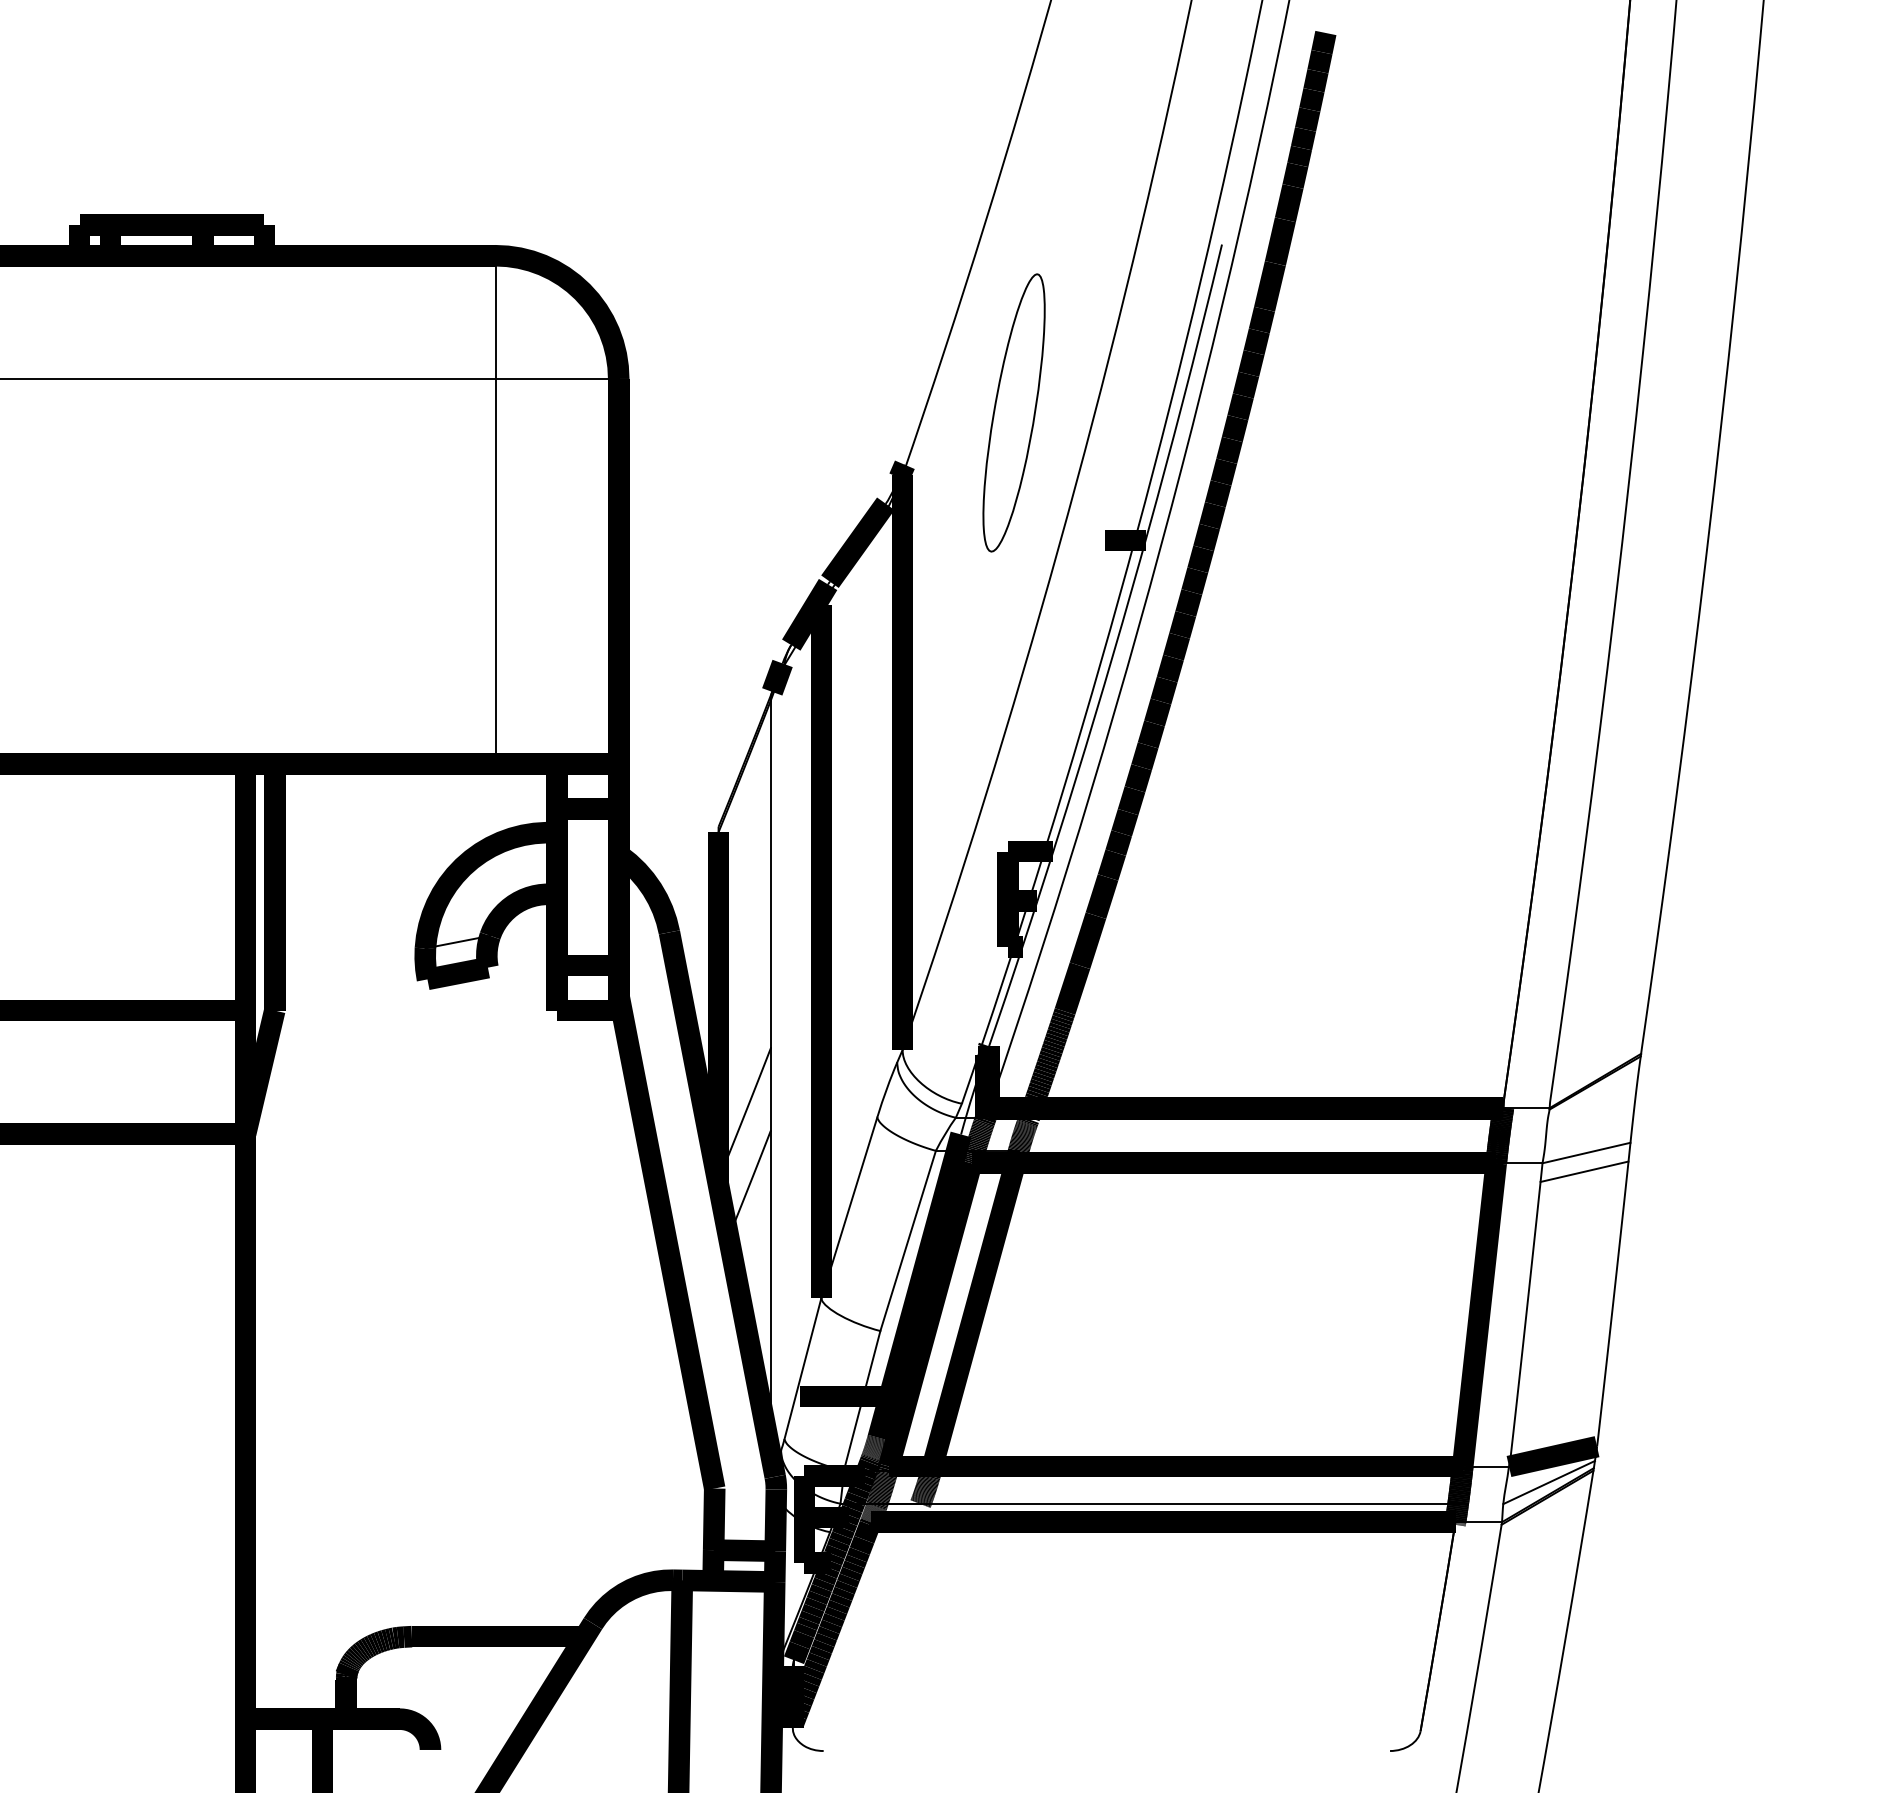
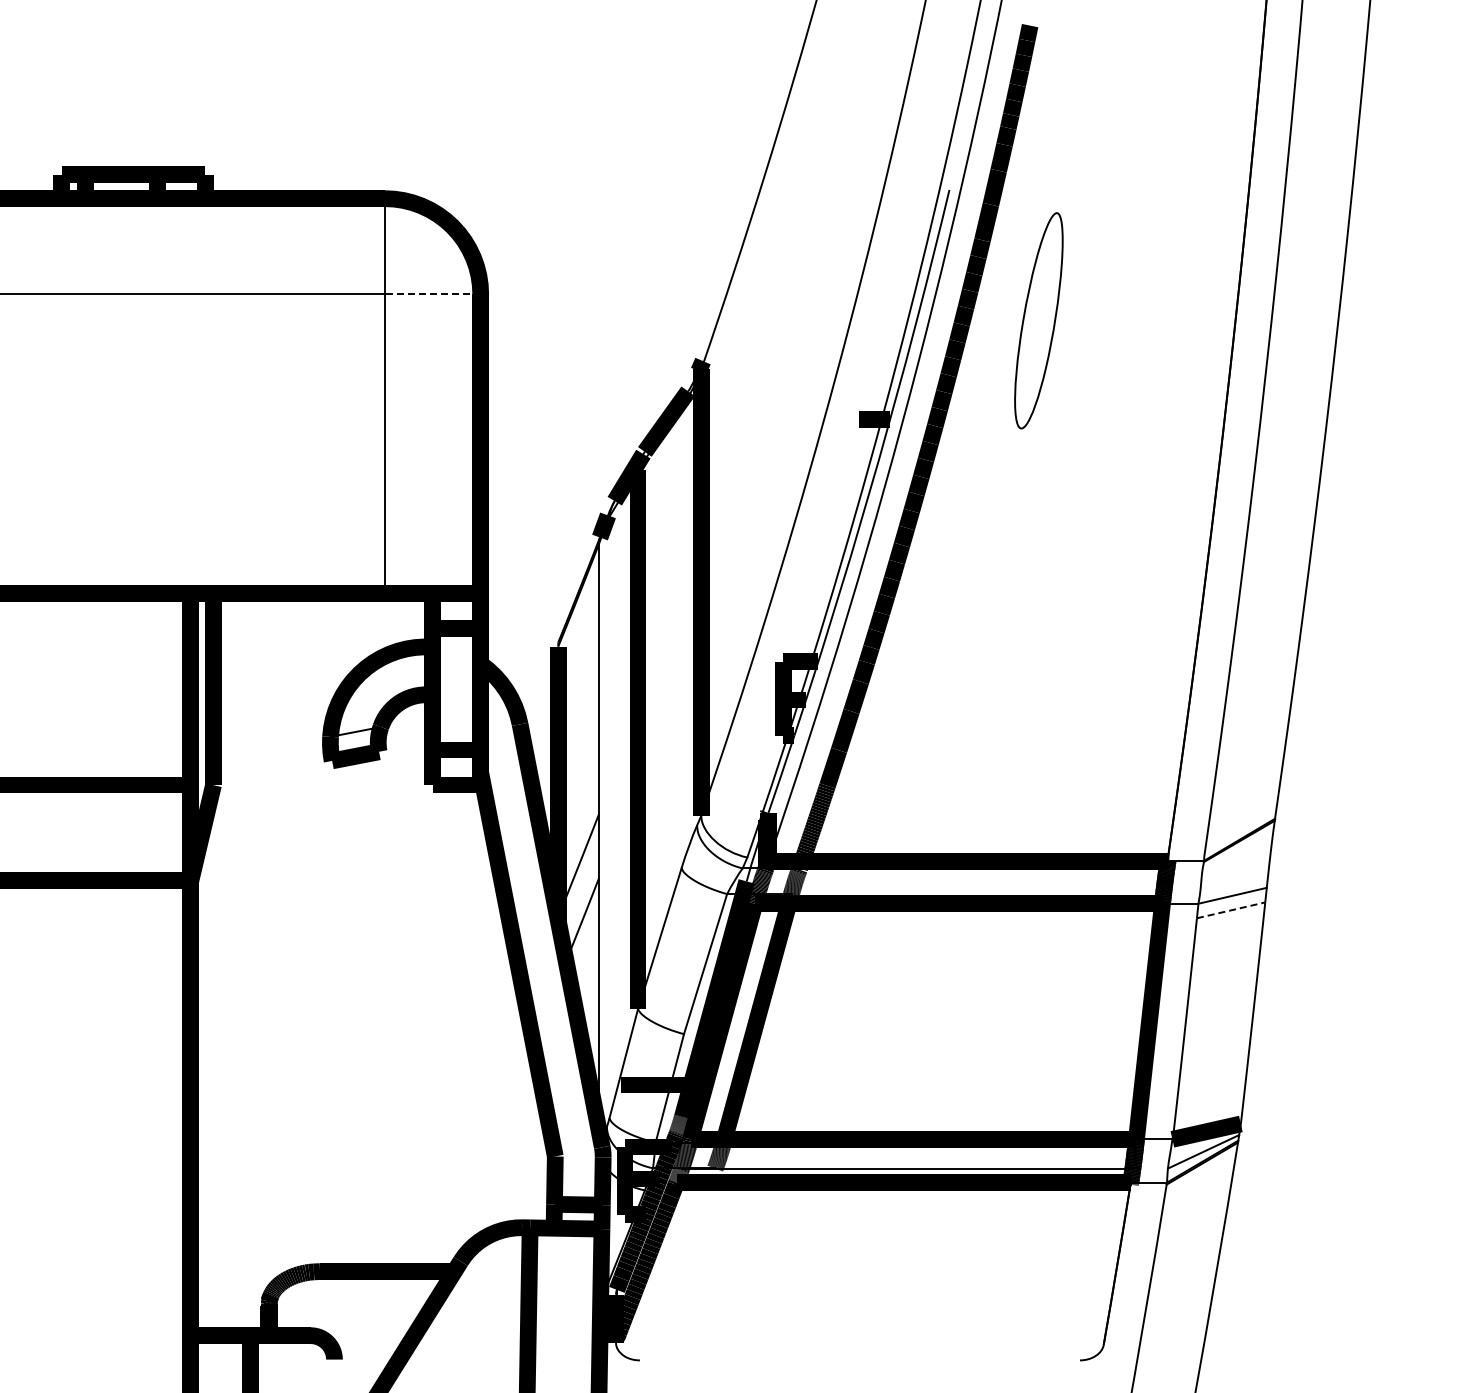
line: (556, 379) -> (432, 294), solid -> dashed
part: (1013, 412) -> (1038, 320), moved
line: (1585, 1171) -> (1231, 910), solid -> dashed

